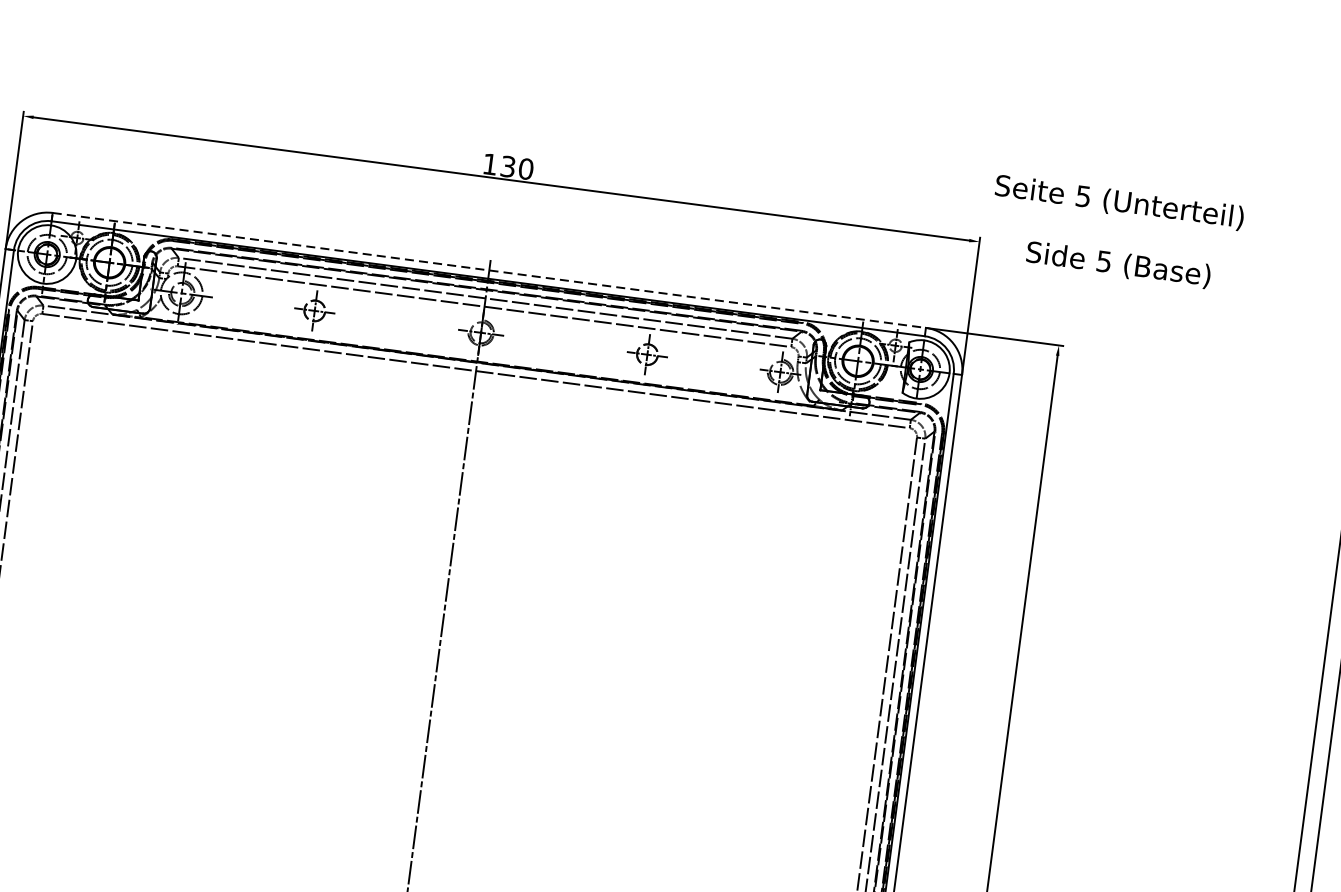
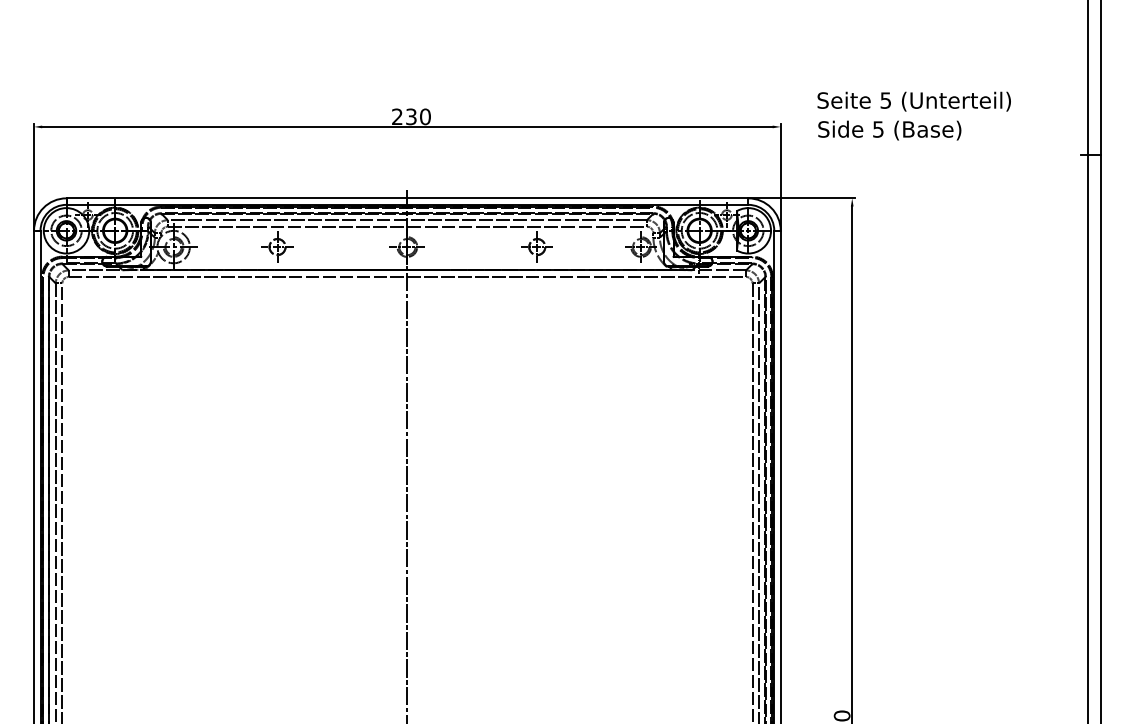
text: (490, 163) -> (397, 116), 130 -> 230
text: (1118, 202) -> (913, 101), moved
line: (489, 270) -> (407, 198), dashed -> solid

